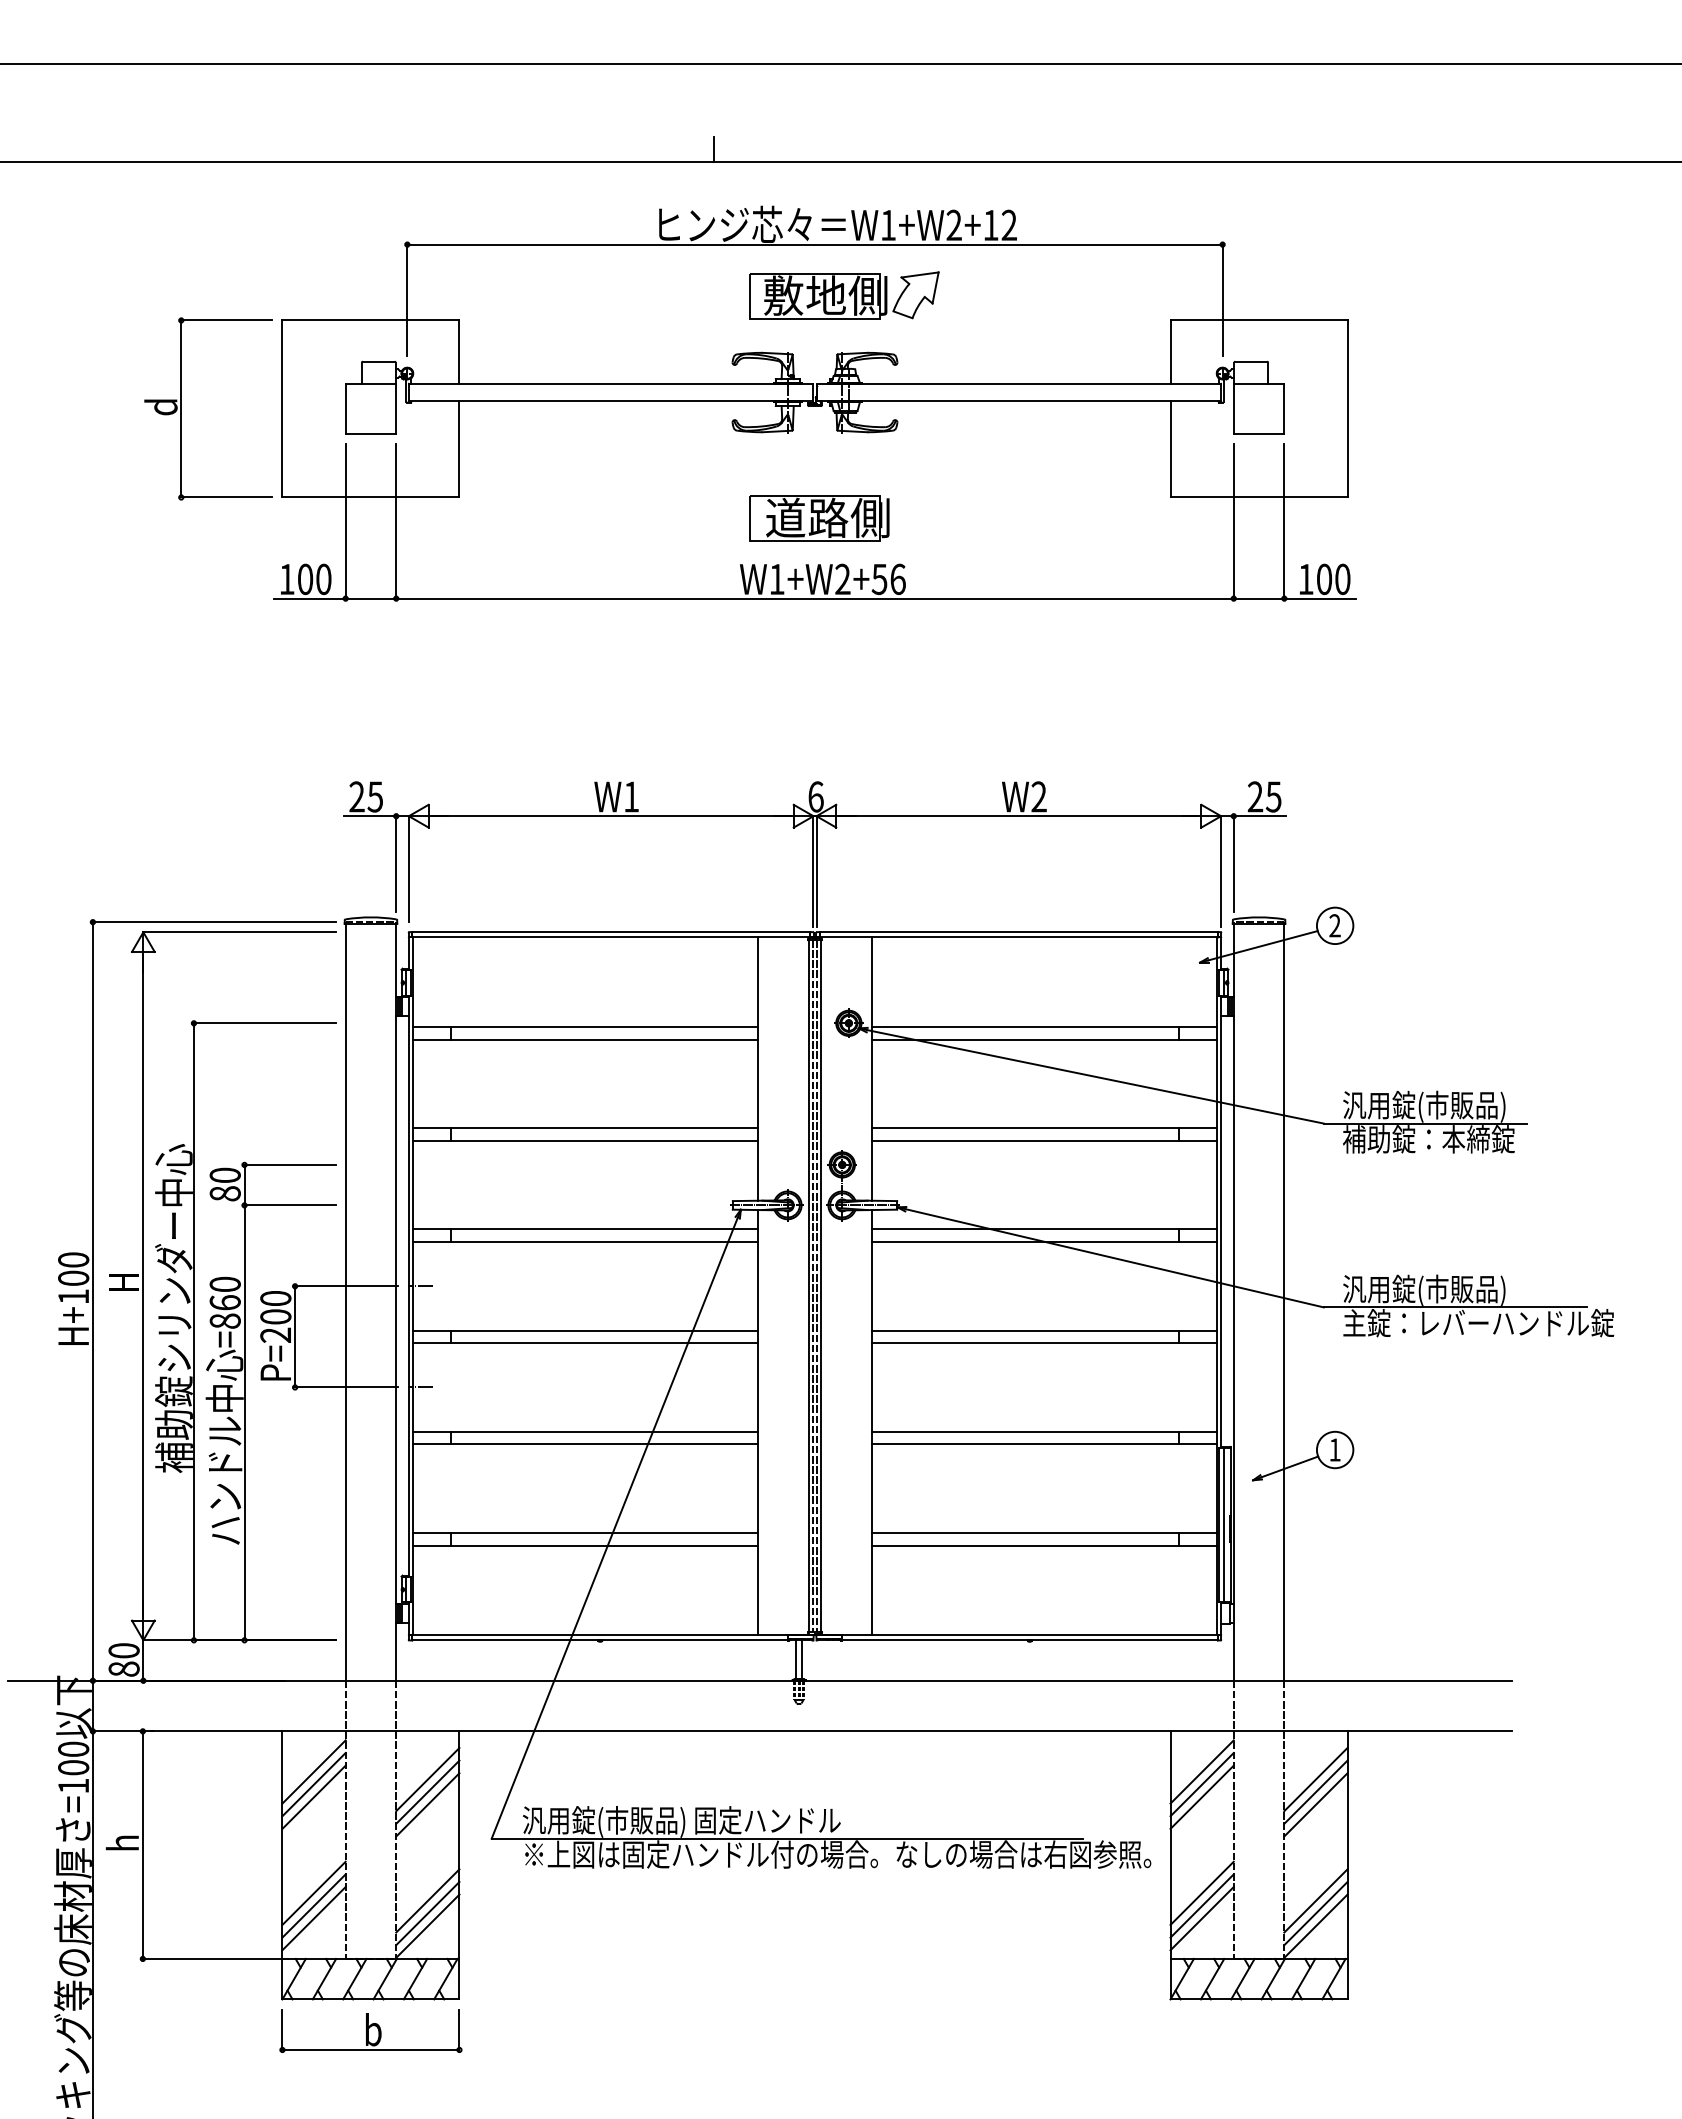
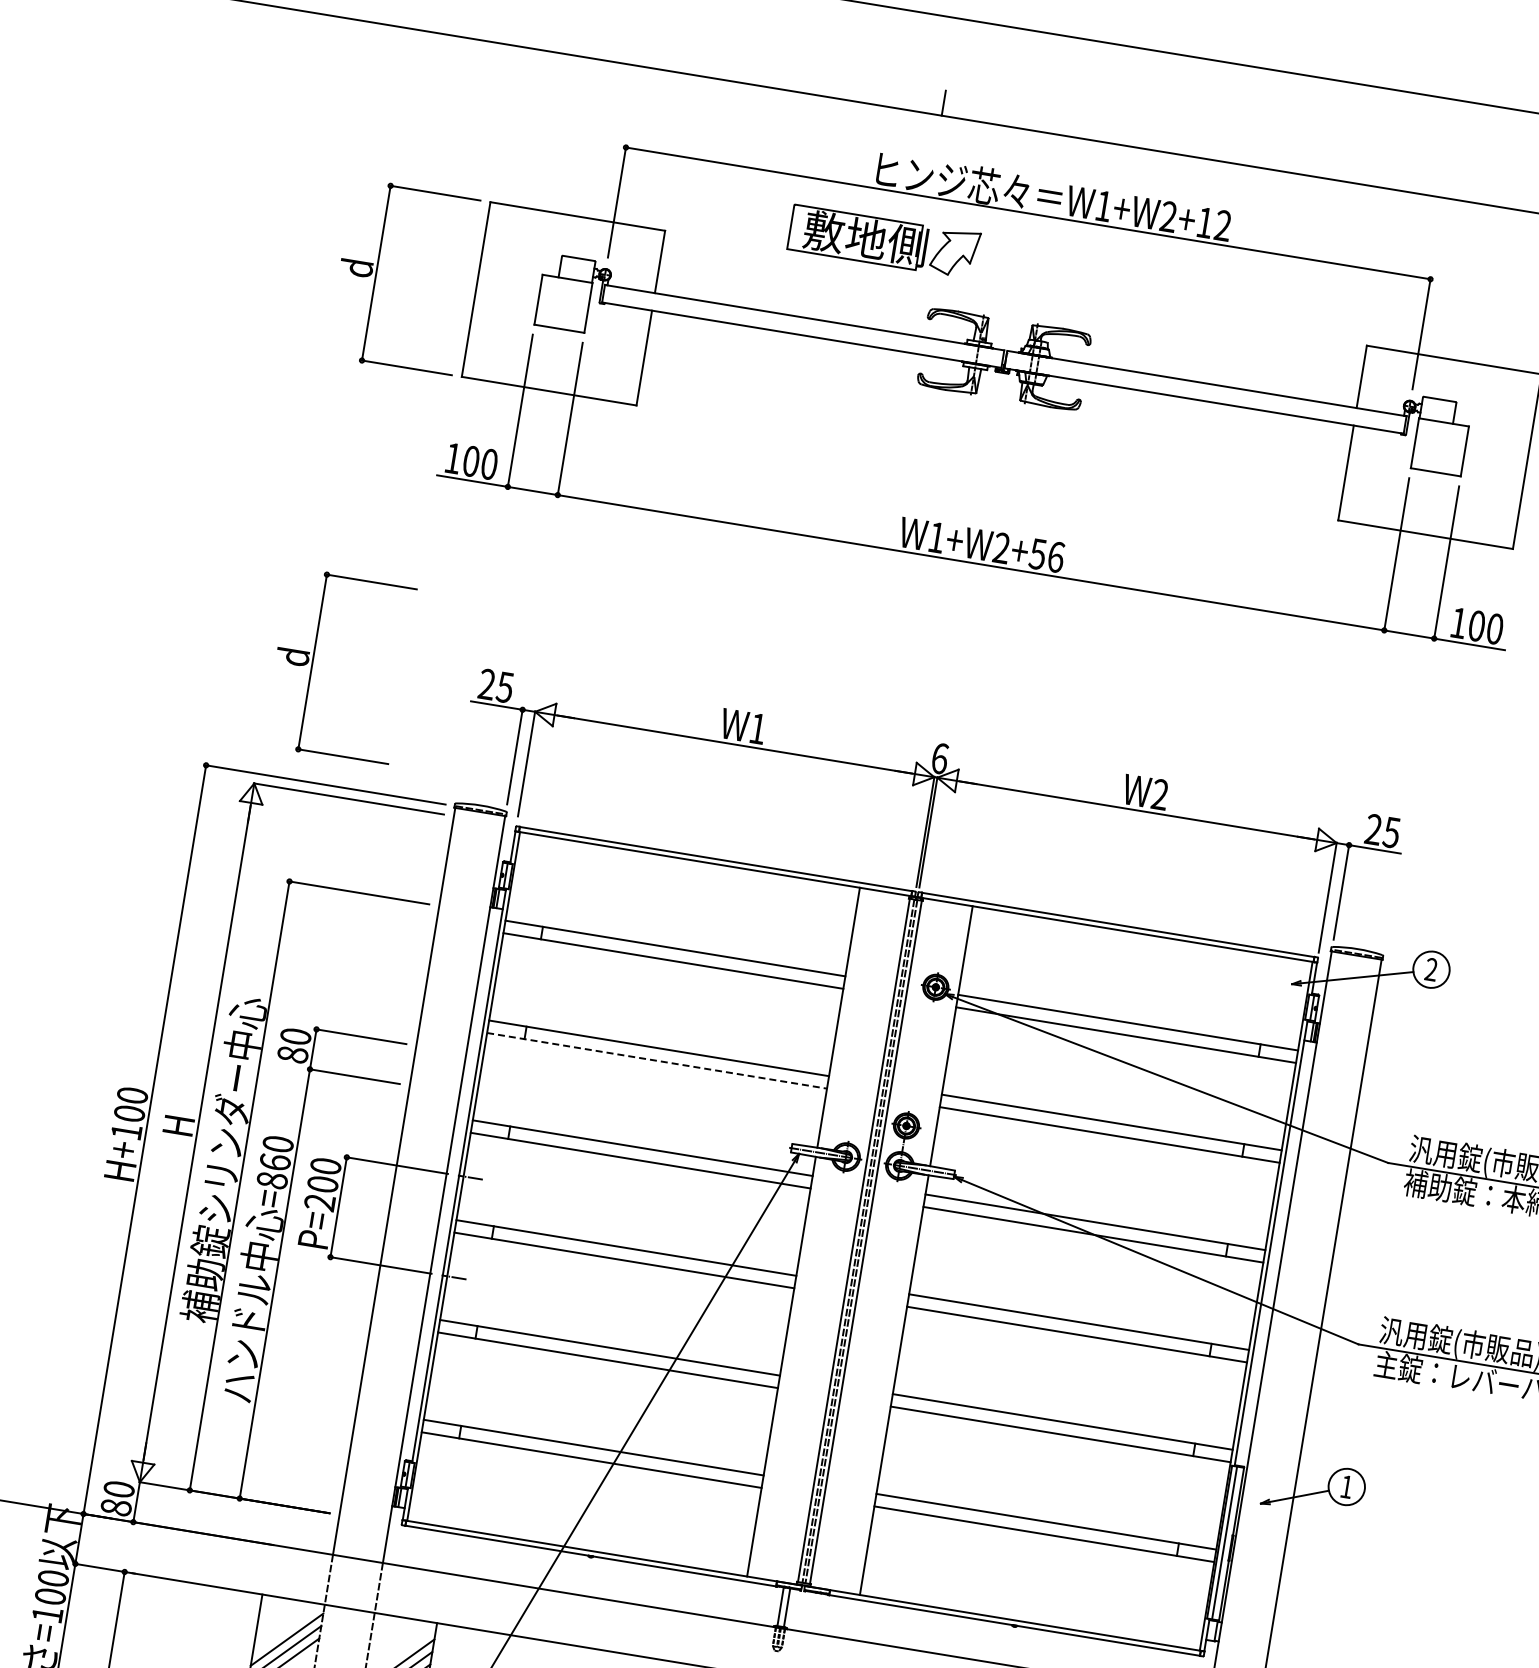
part: (844, 295) -> (884, 241), moved
part: (819, 518) -> (988, 484), removed
part: (181, 802) -> (312, 661), added
line: (586, 1140) -> (657, 1060), solid -> dashed

